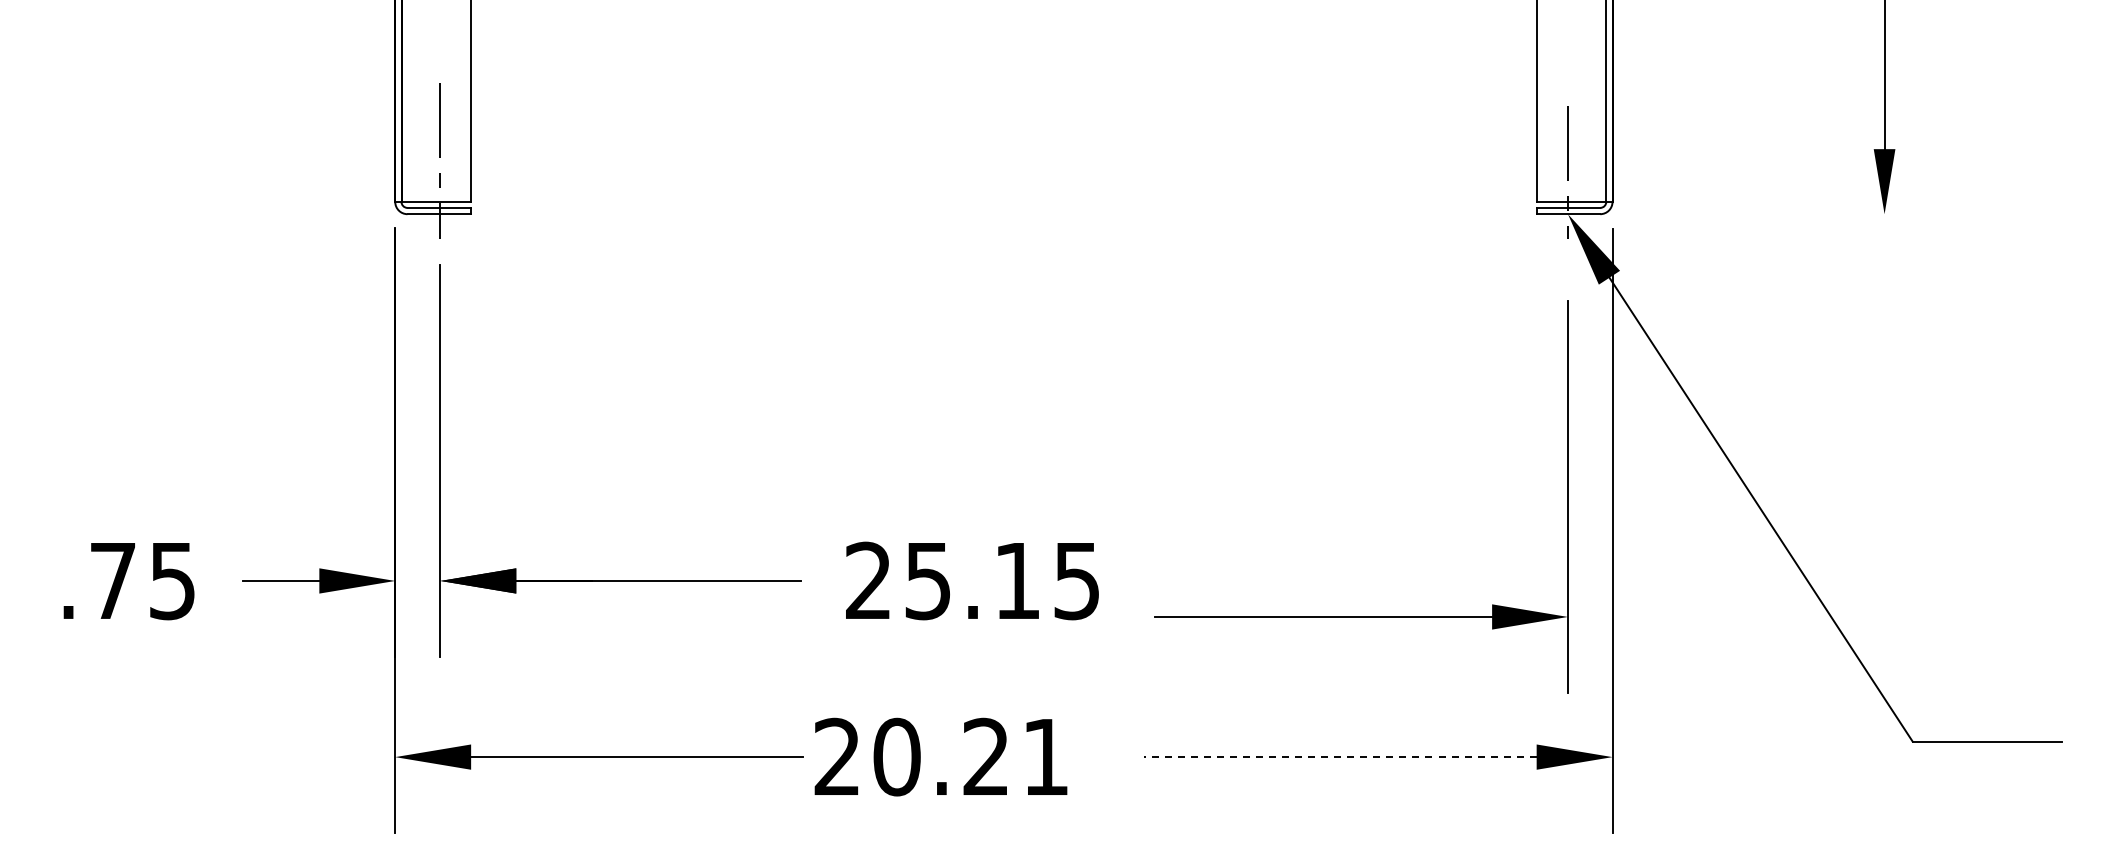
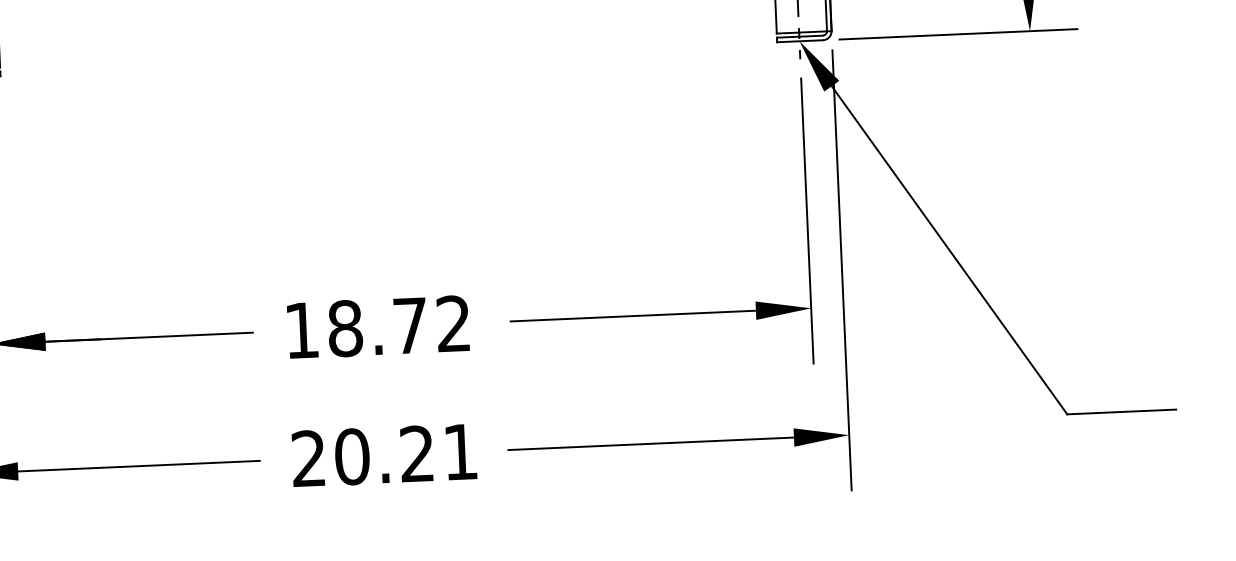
line: (1785, 214) -> (957, 34), added
text: (972, 580) -> (377, 326), 25.15 -> 18.72
part: (1361, 616) -> (660, 314), moved
text: (940, 756) -> (383, 455), moved
line: (1340, 757) -> (651, 444), dashed -> solid

